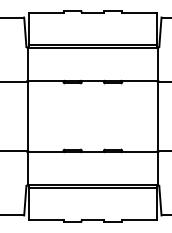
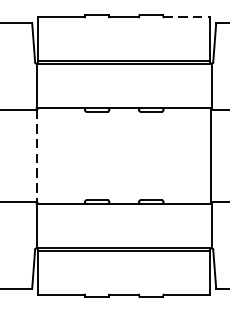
line: (140, 12) -> (188, 16), solid -> dashed
line: (28, 116) -> (37, 156), solid -> dashed

